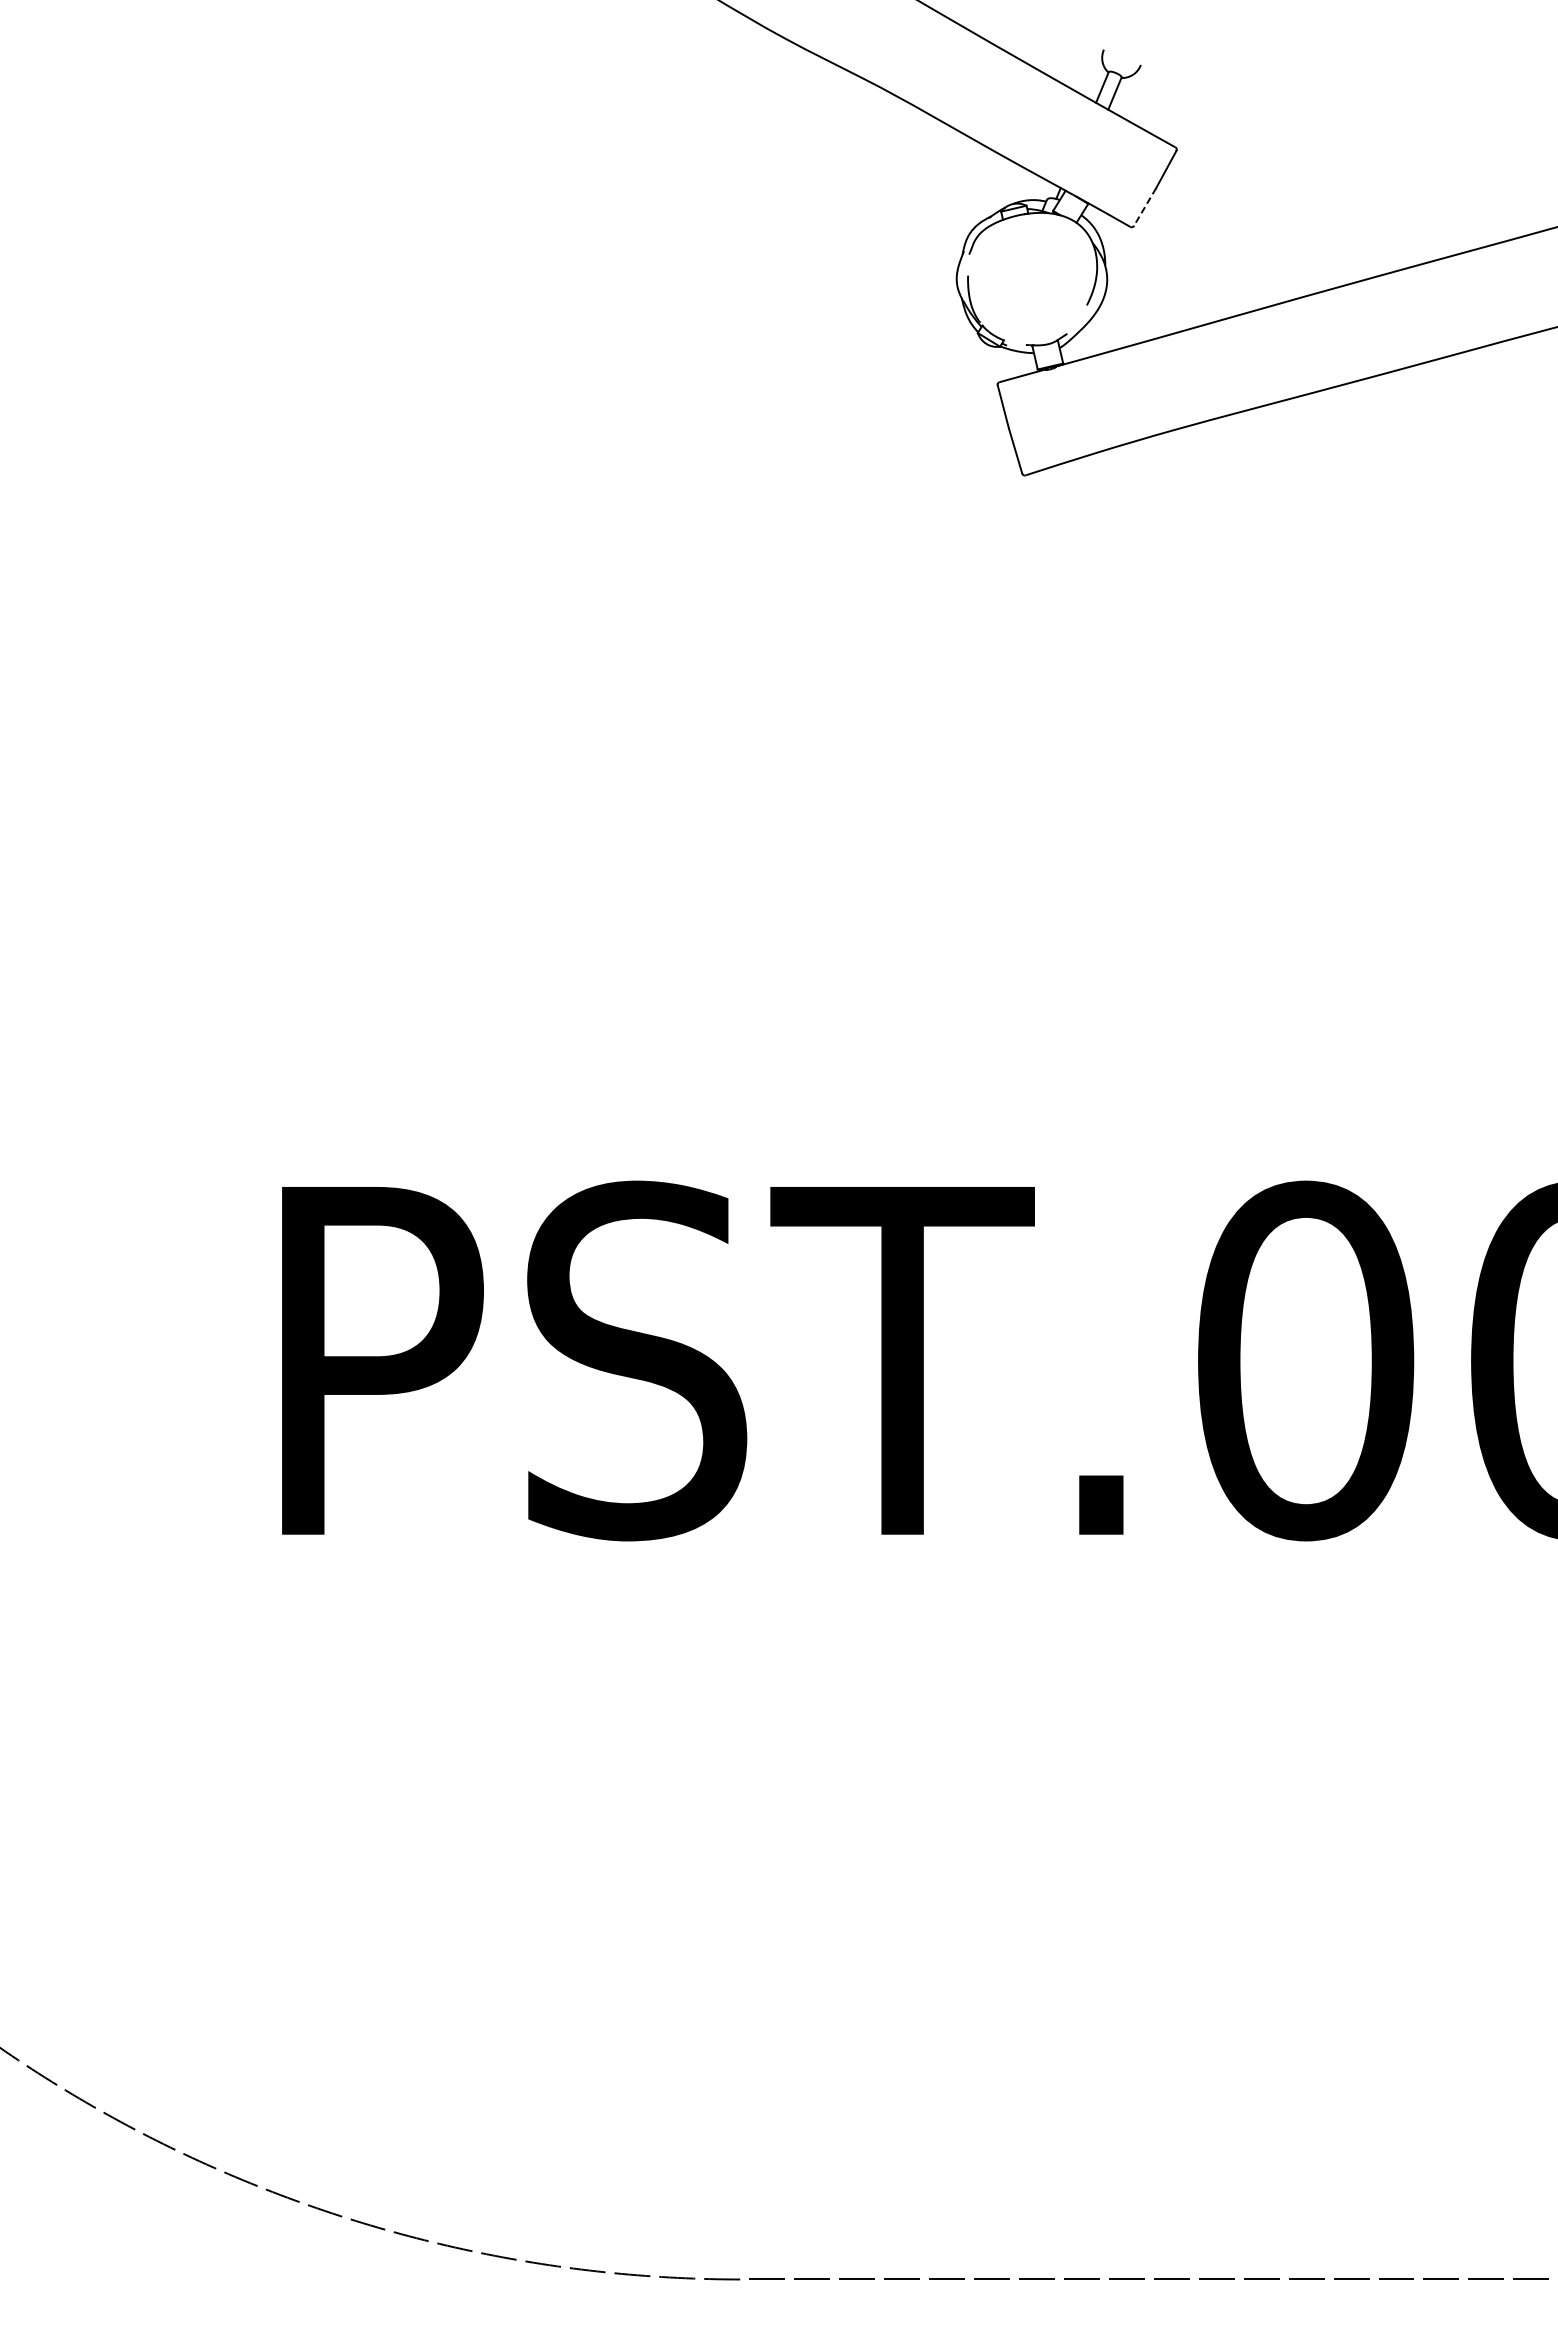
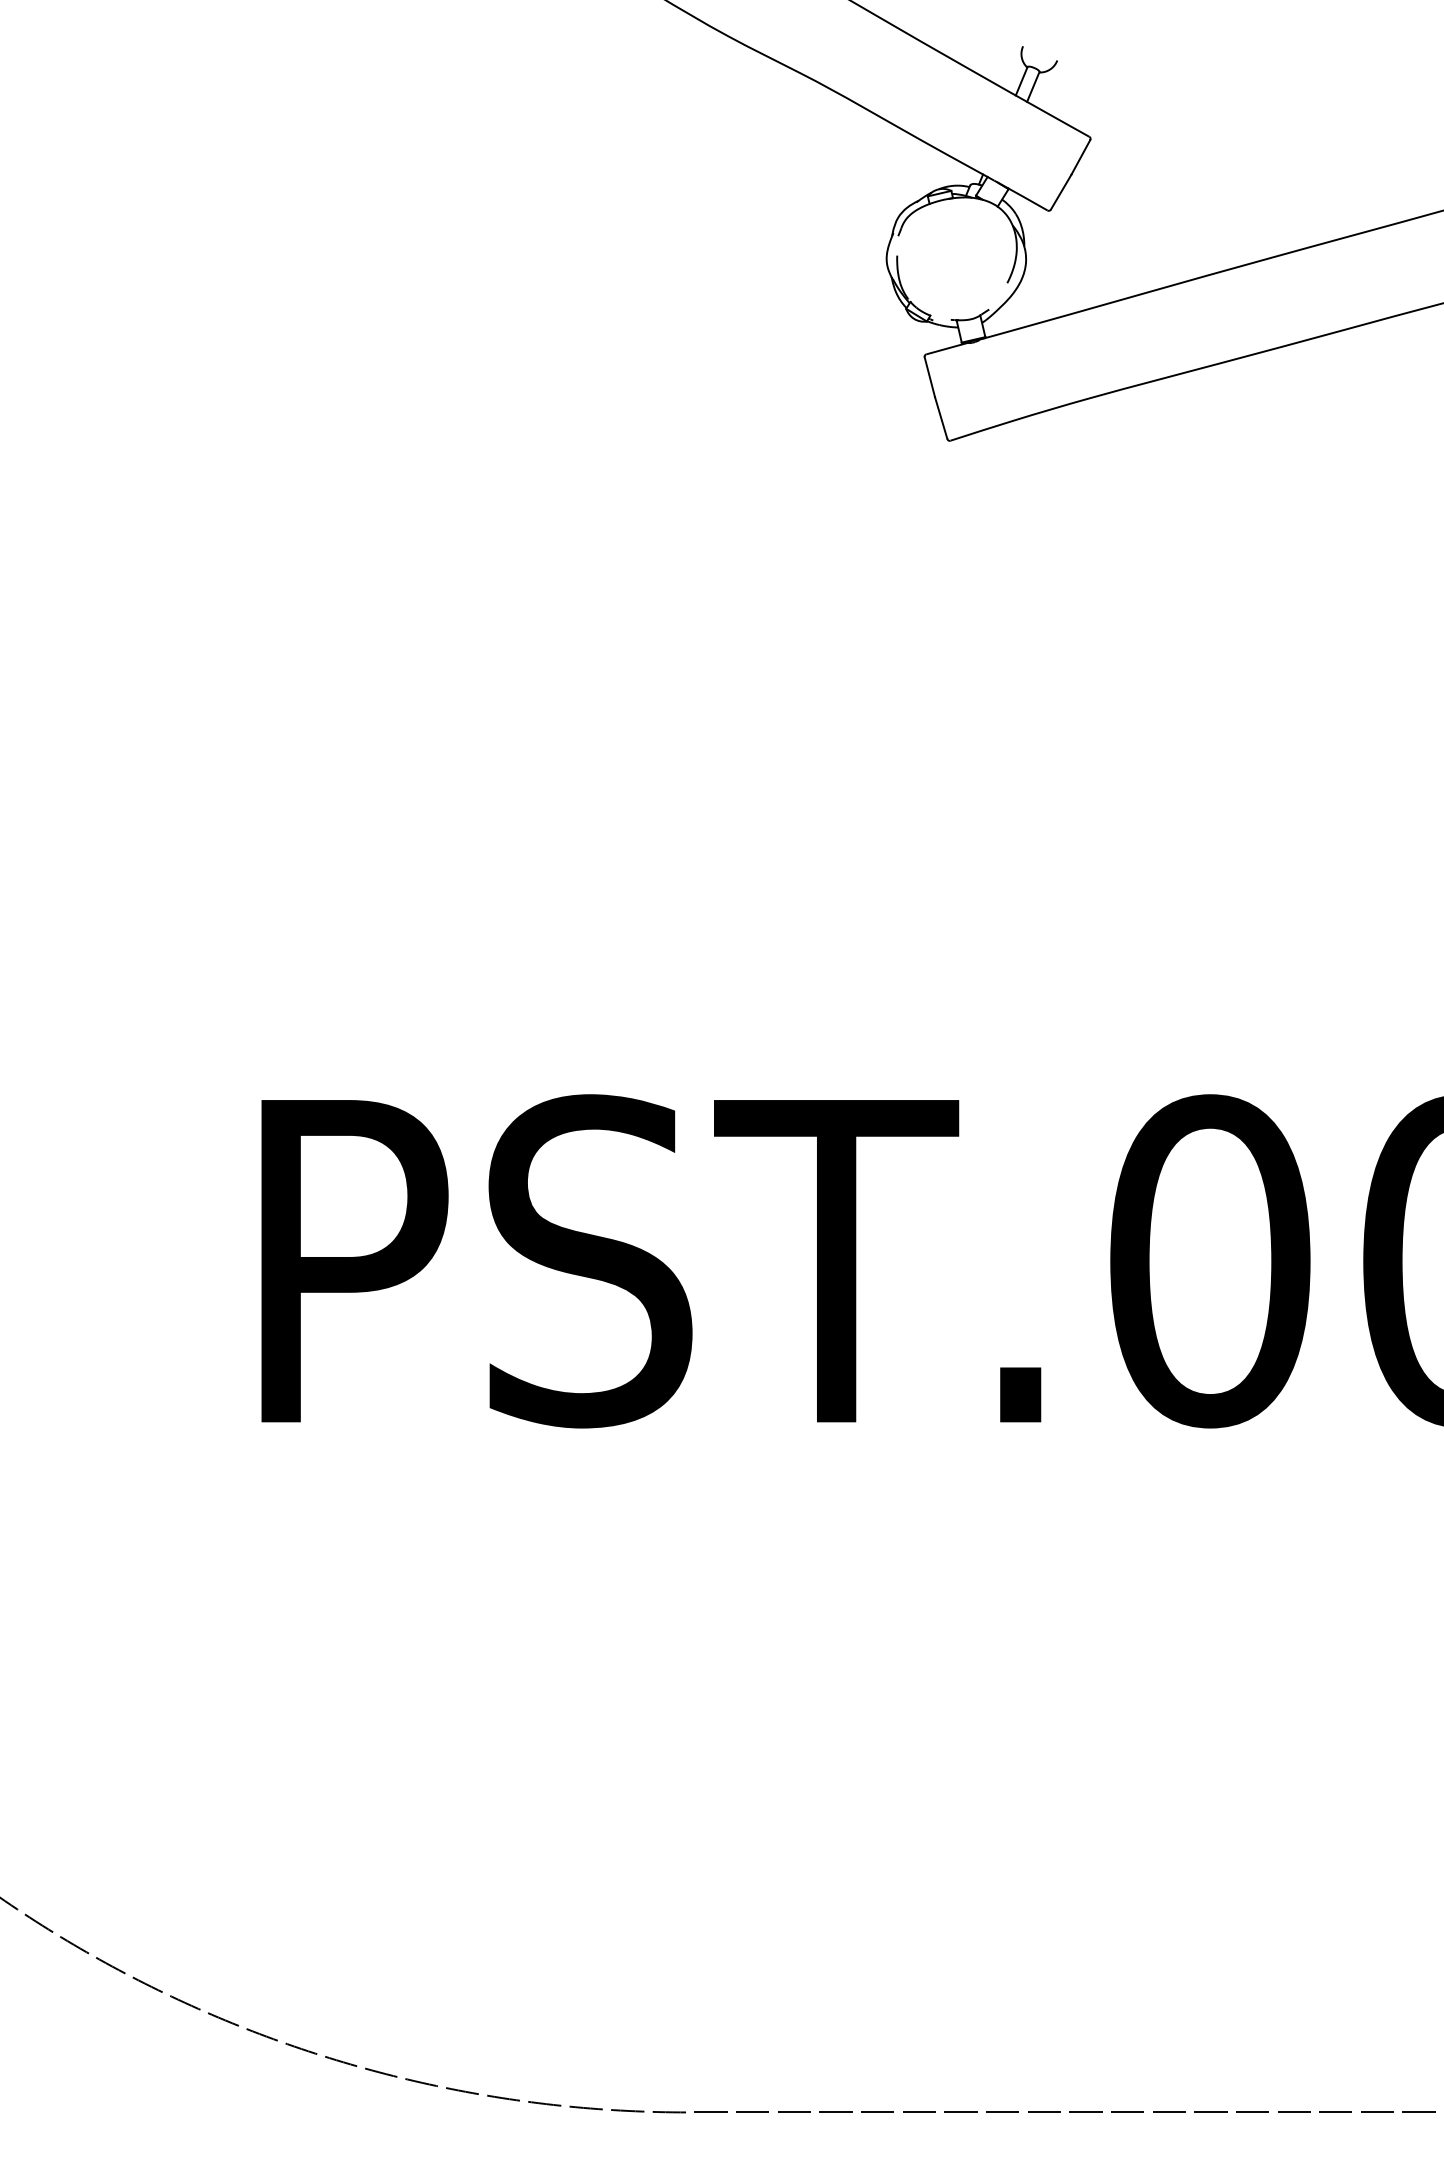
line: (1145, 206) -> (1061, 191), dashed -> solid

